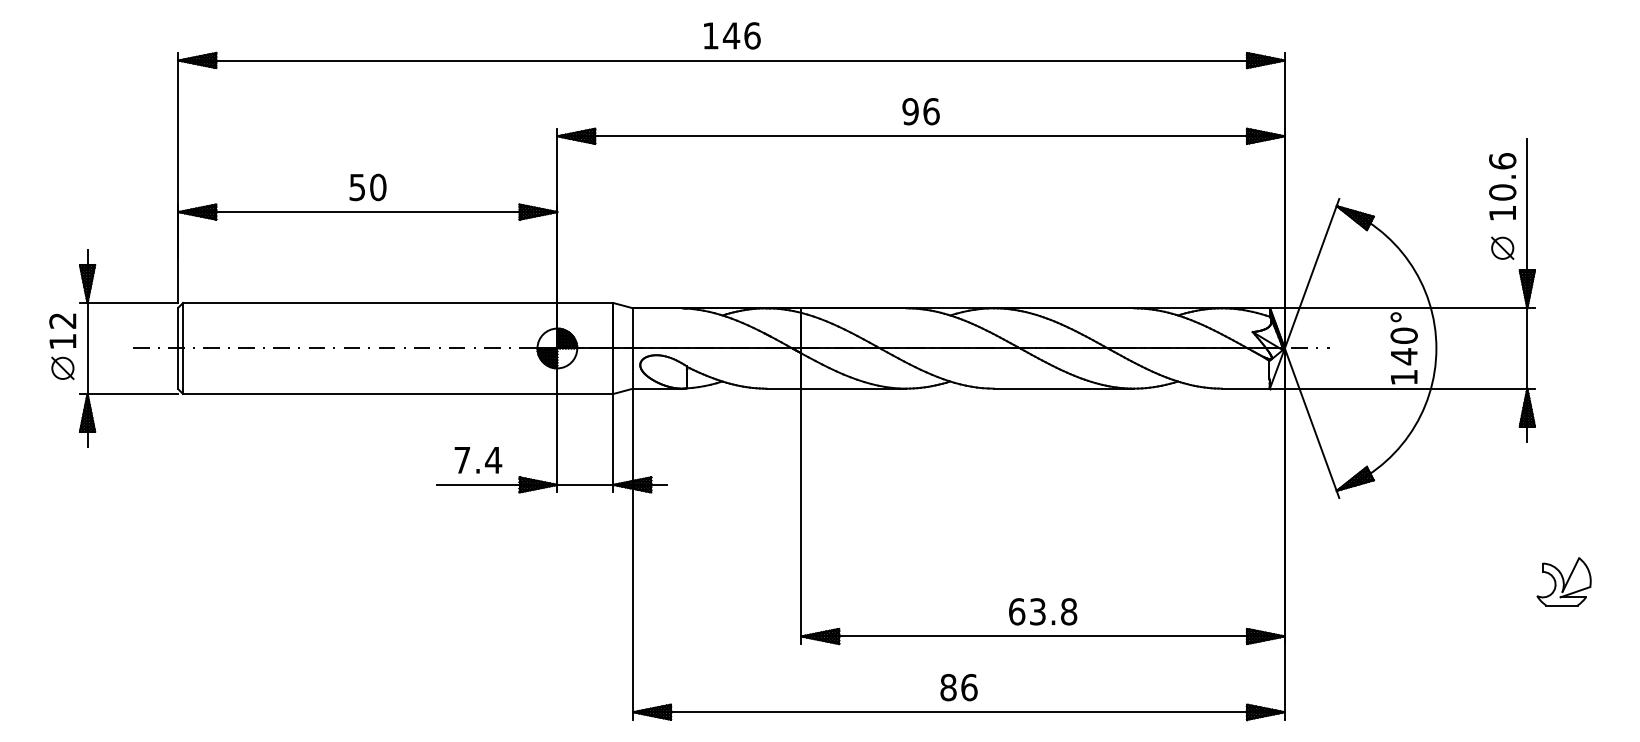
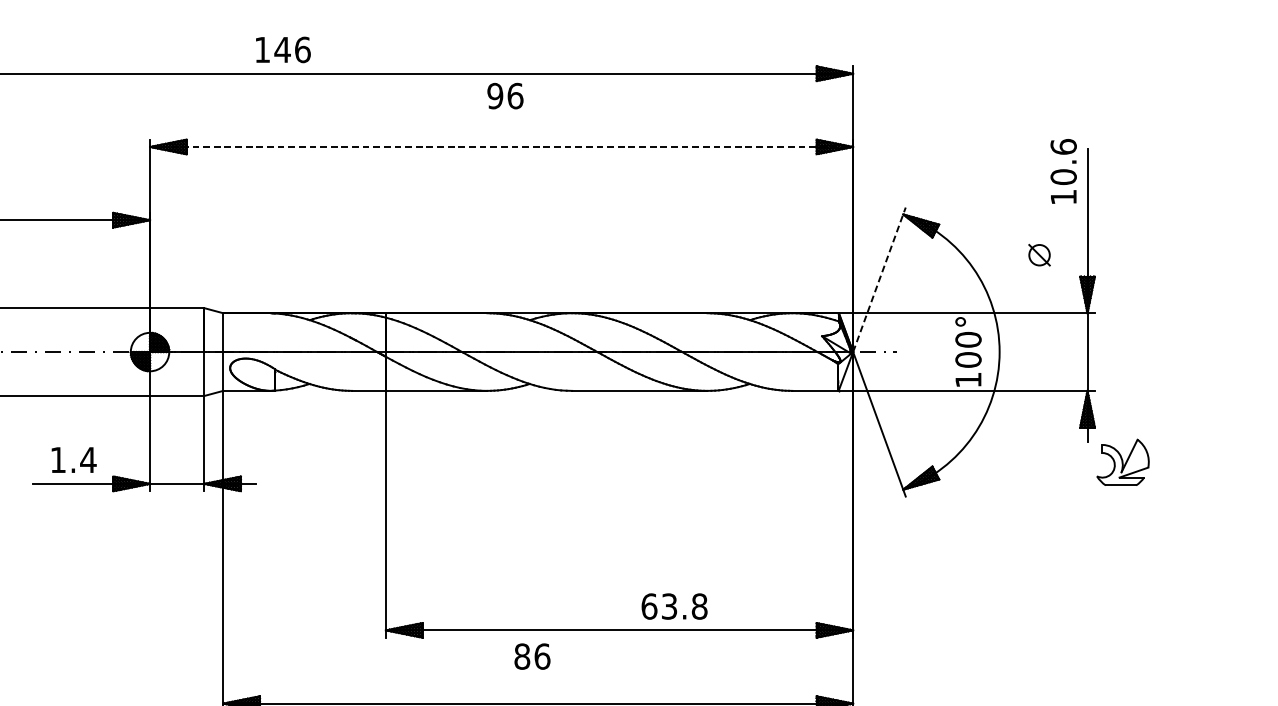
text: (732, 35) -> (283, 49), moved
text: (920, 111) -> (504, 95), moved
line: (921, 136) -> (501, 147), solid -> dashed
text: (1502, 186) -> (1063, 171), moved
part: (1502, 247) -> (1039, 254), moved
line: (1312, 273) -> (879, 279), solid -> dashed
text: (1403, 356) -> (967, 359), 140° -> 100°
text: (462, 460) -> (58, 460), 7.4 -> 1.4
part: (1563, 581) -> (1122, 462), moved
text: (1043, 611) -> (674, 606), moved
text: (958, 687) -> (531, 656), moved

